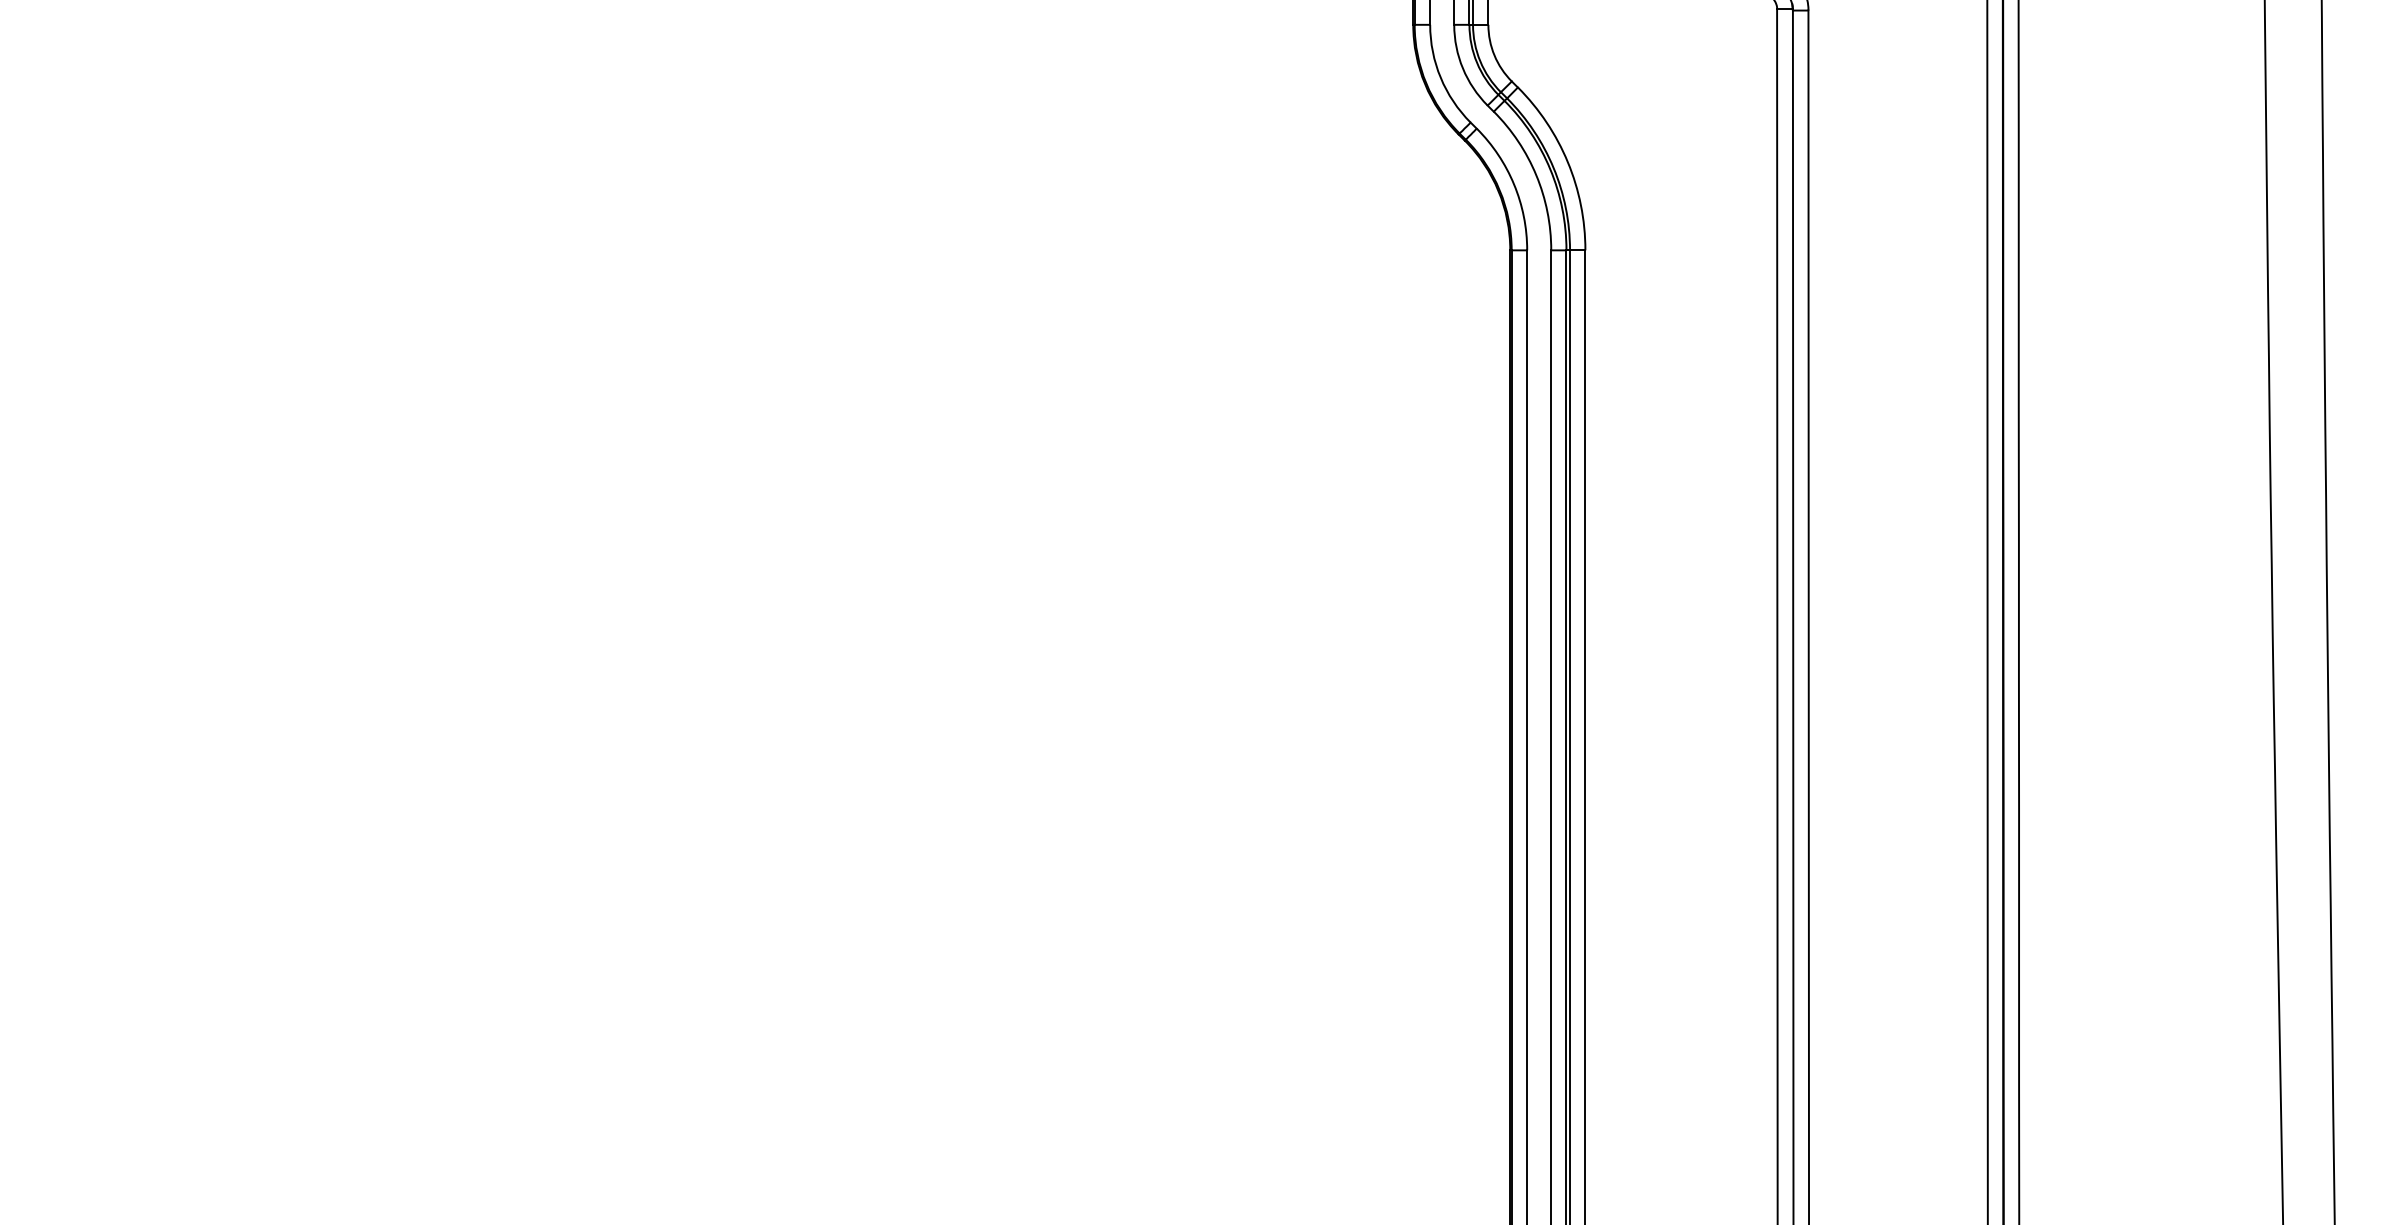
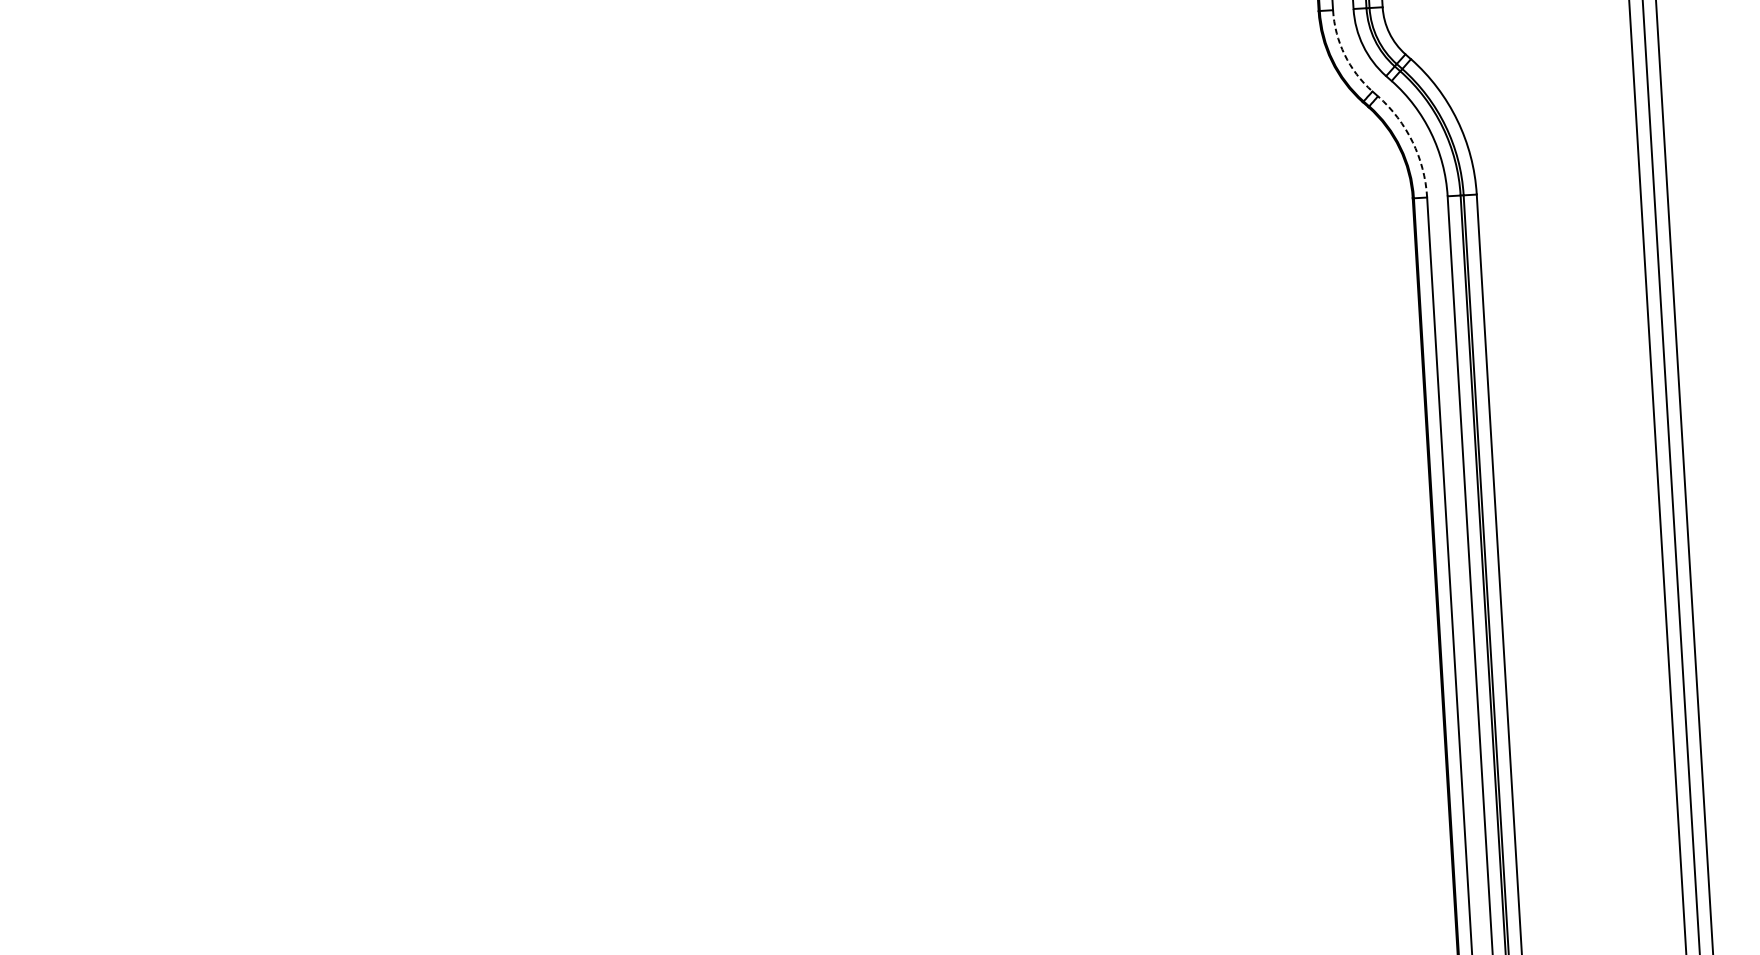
arc: (1440, 77) -> (1344, 54), solid -> dashed
arc: (1514, 184) -> (1412, 142), solid -> dashed

